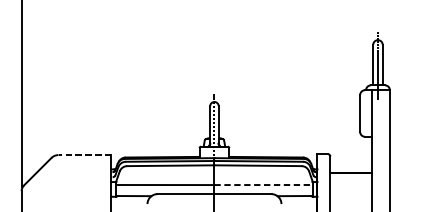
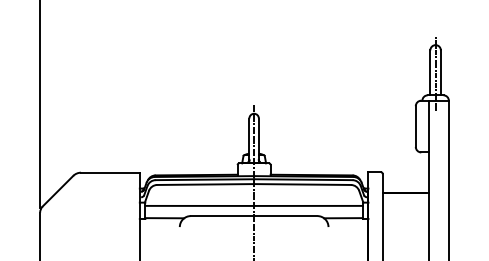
line: (84, 154) -> (109, 172), dashed -> solid
line: (264, 184) -> (309, 205), dashed -> solid

